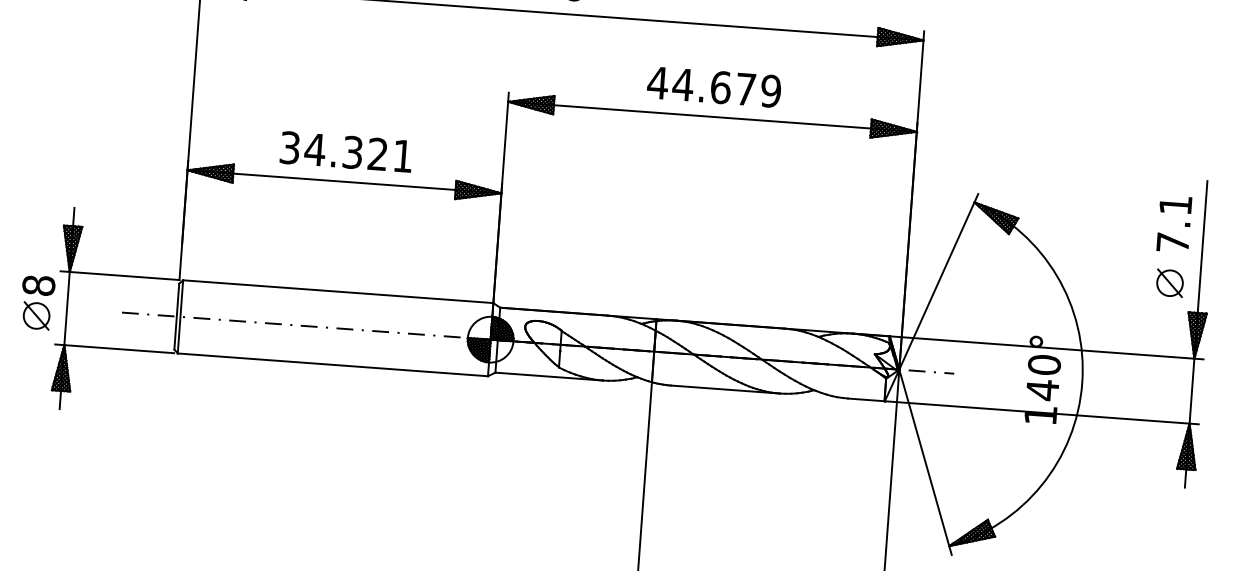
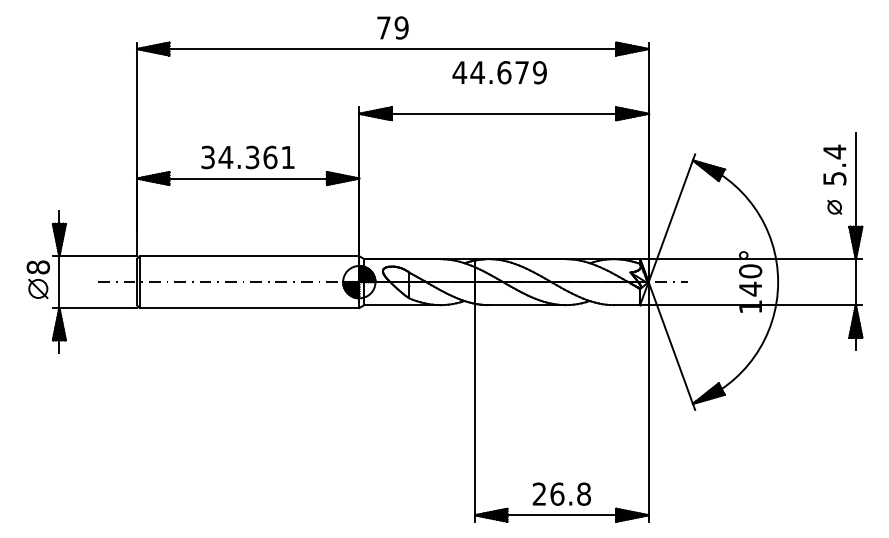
text: (713, 86) -> (499, 72), moved
text: (378, 154) -> (270, 157), 34.321 -> 34.361
text: (1174, 222) -> (834, 164), 7.1 -> 5.4
part: (1169, 283) -> (834, 207), size x0.7

